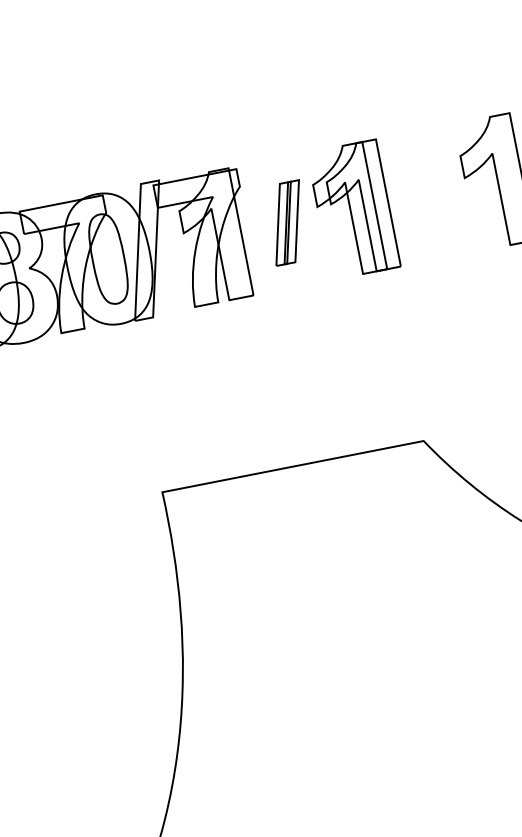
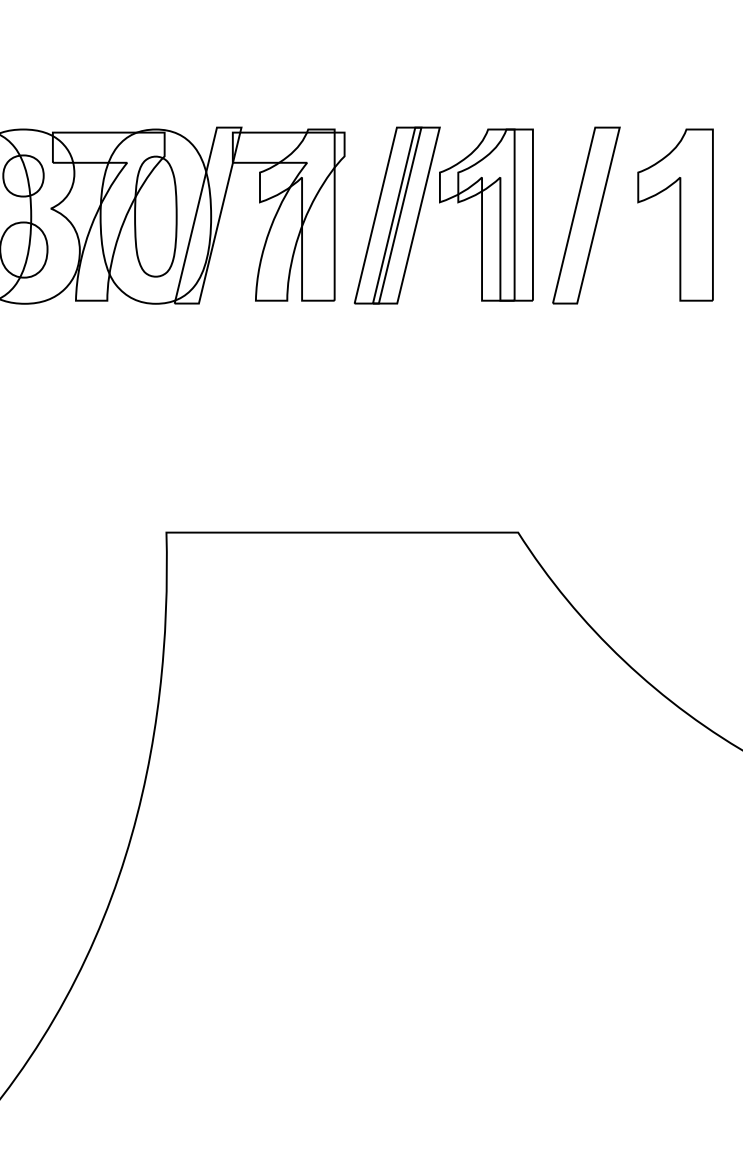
part: (428, 195) -> (586, 215), added
part: (287, 223) -> (397, 215), size x1.67

